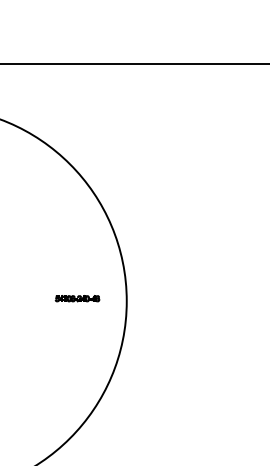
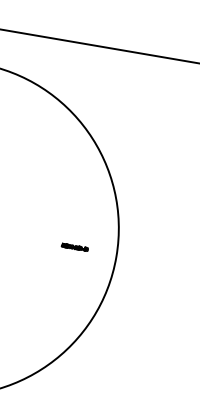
part: (77, 298) -> (75, 247), size x0.7

